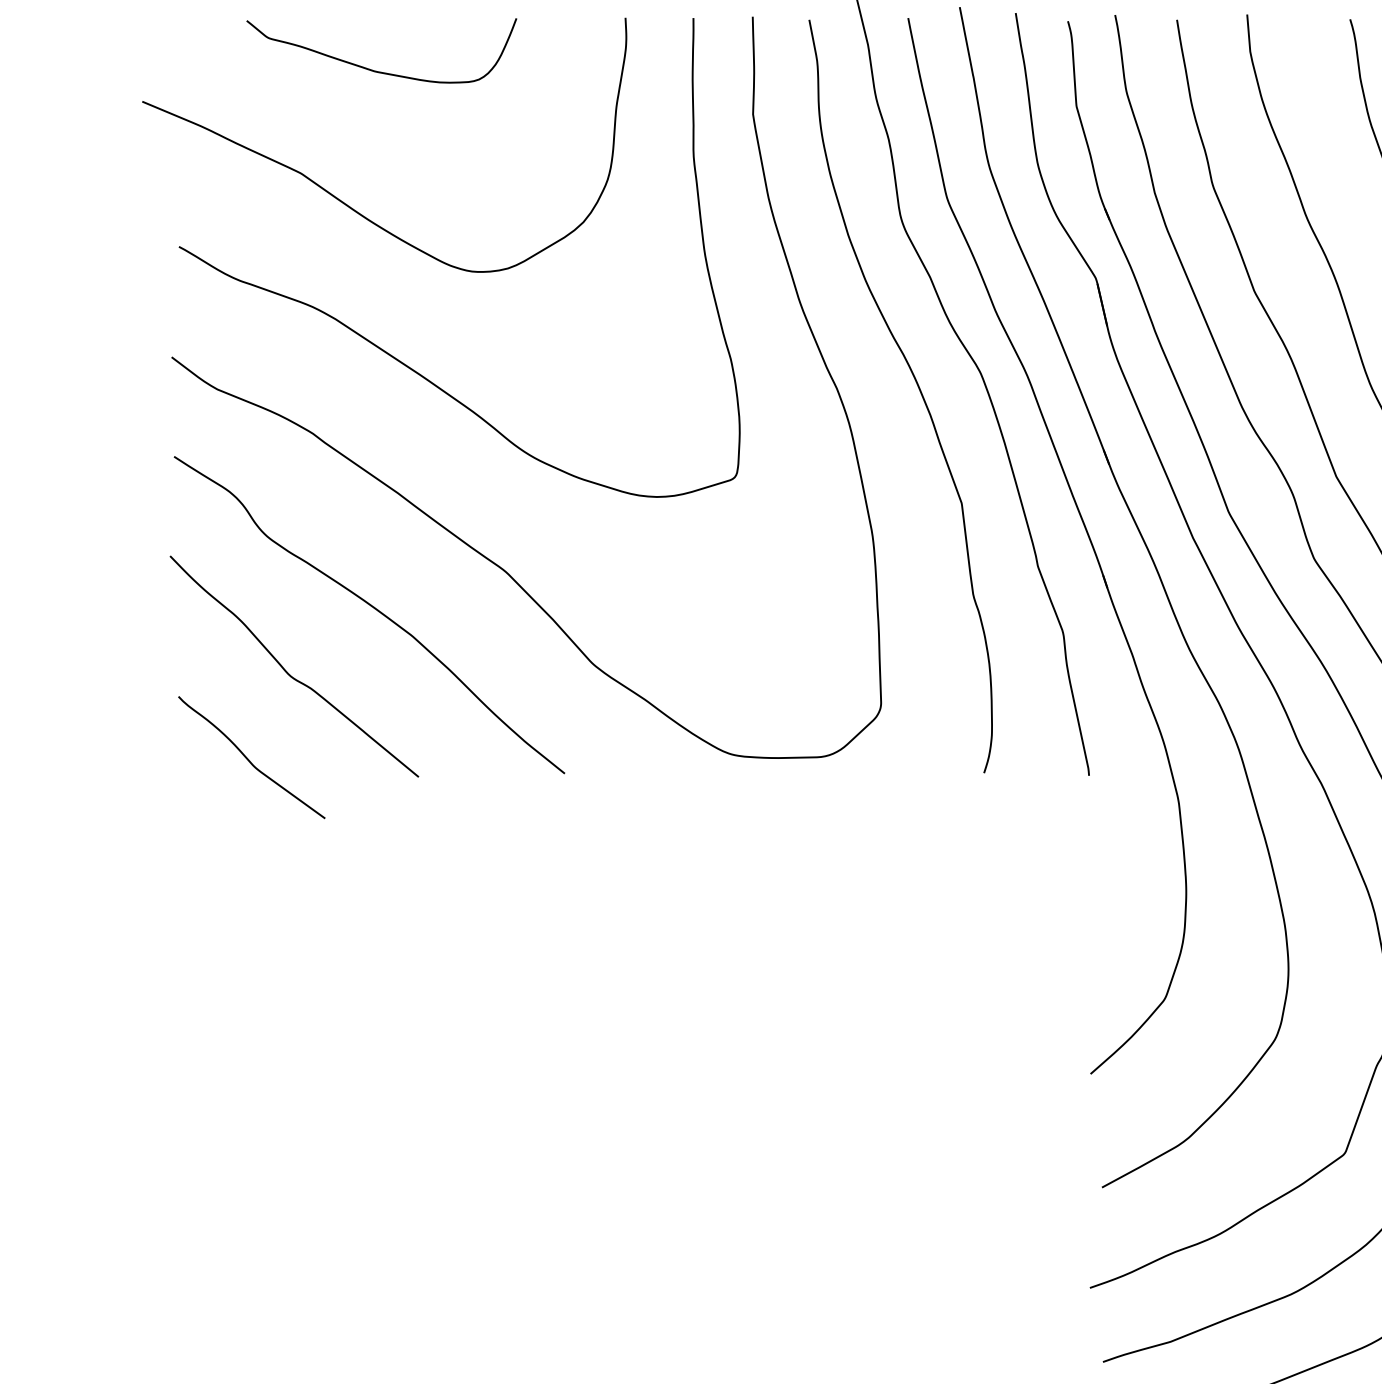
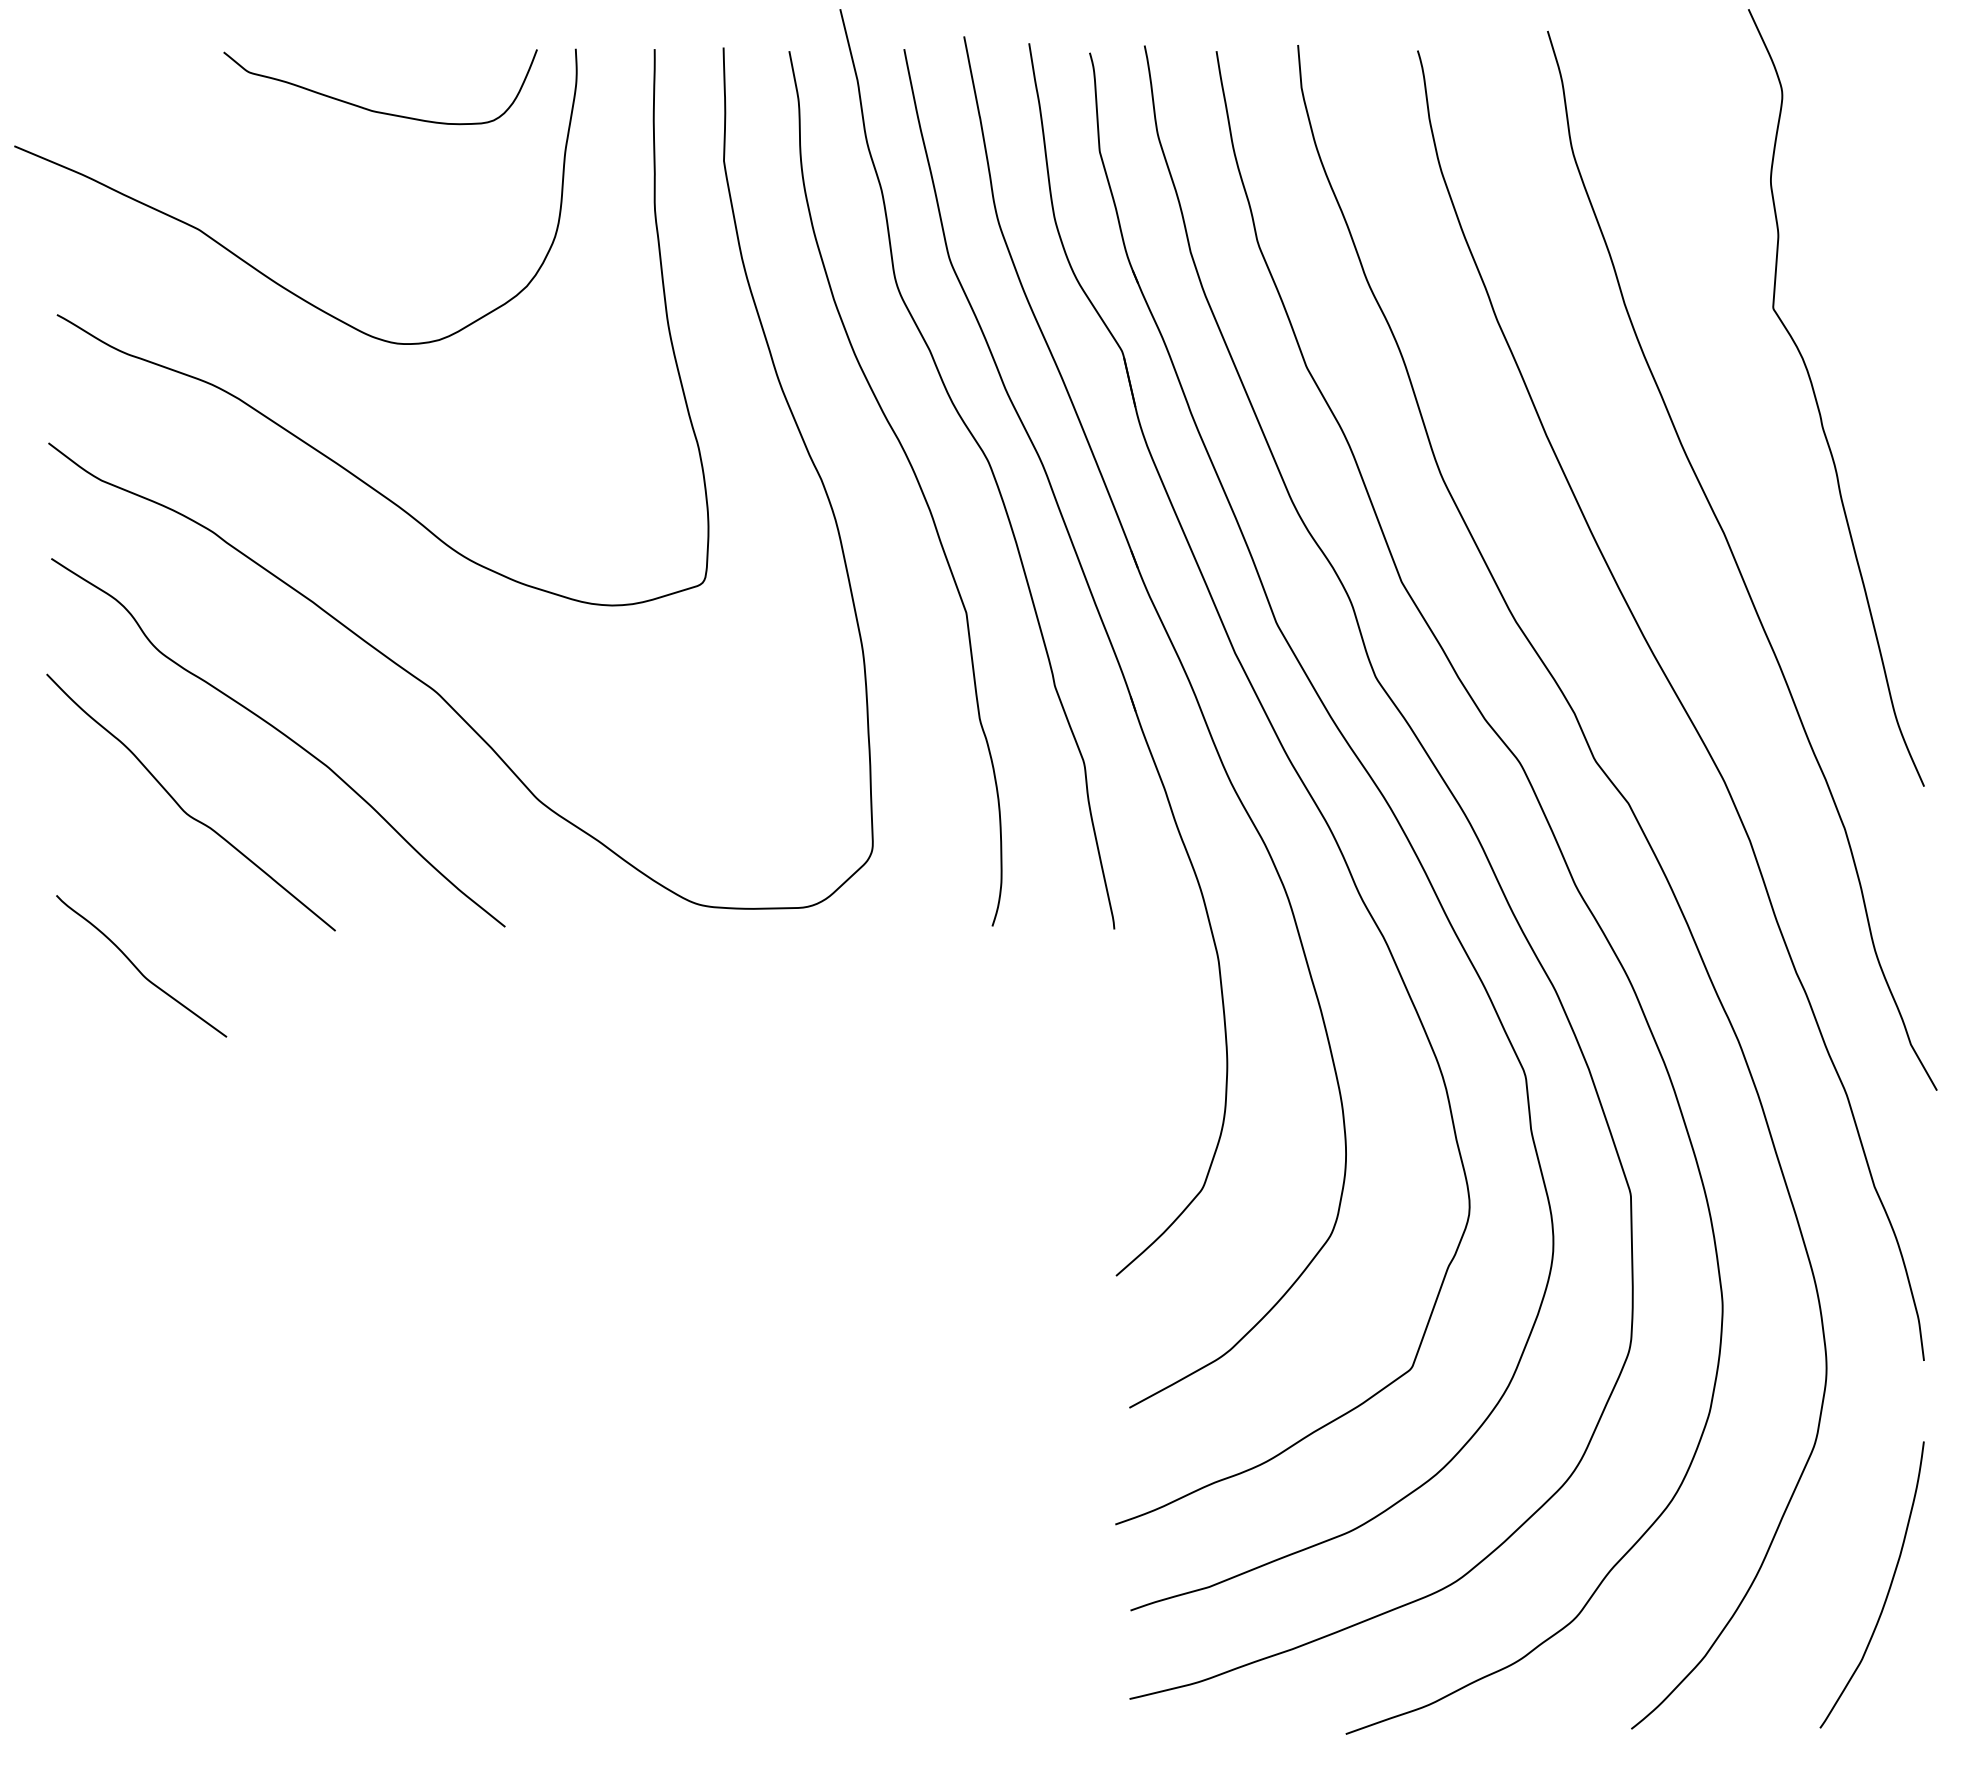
curve: (377, 70) -> (375, 110), moved
curve: (249, 759) -> (138, 968), moved

